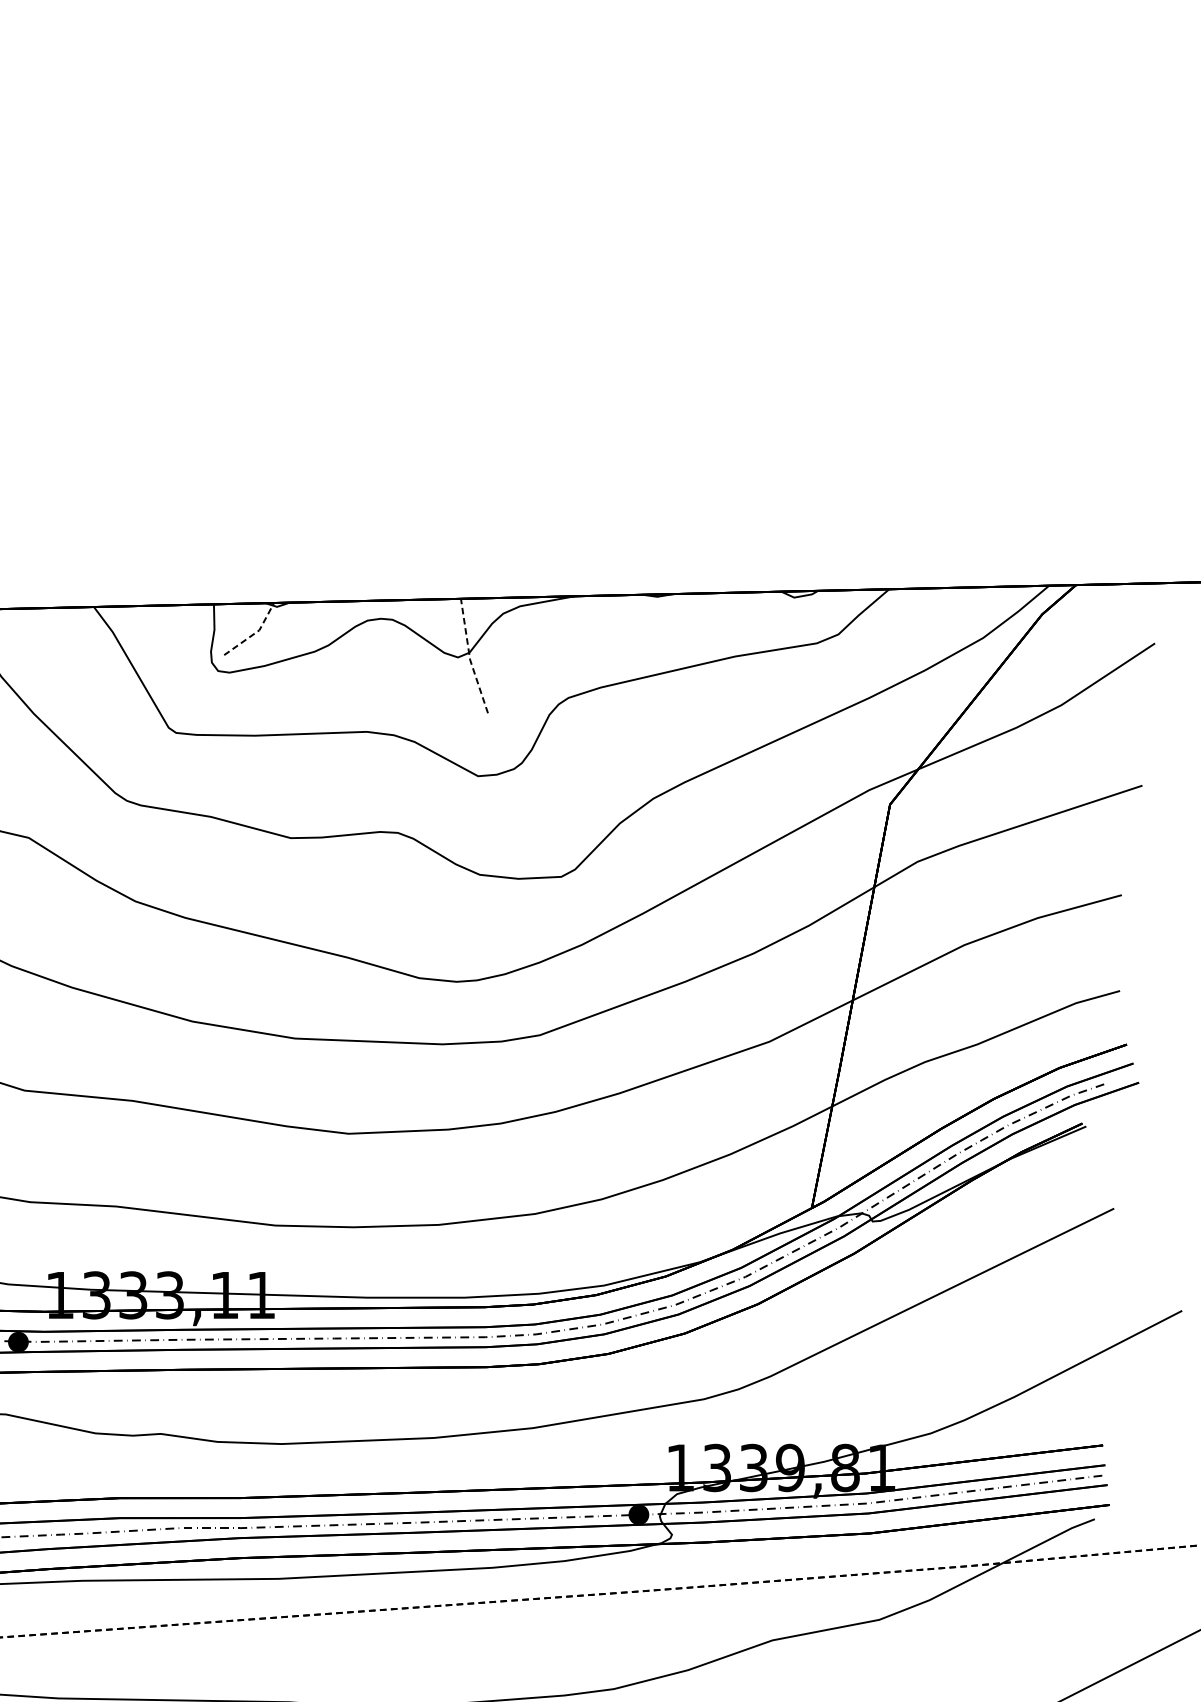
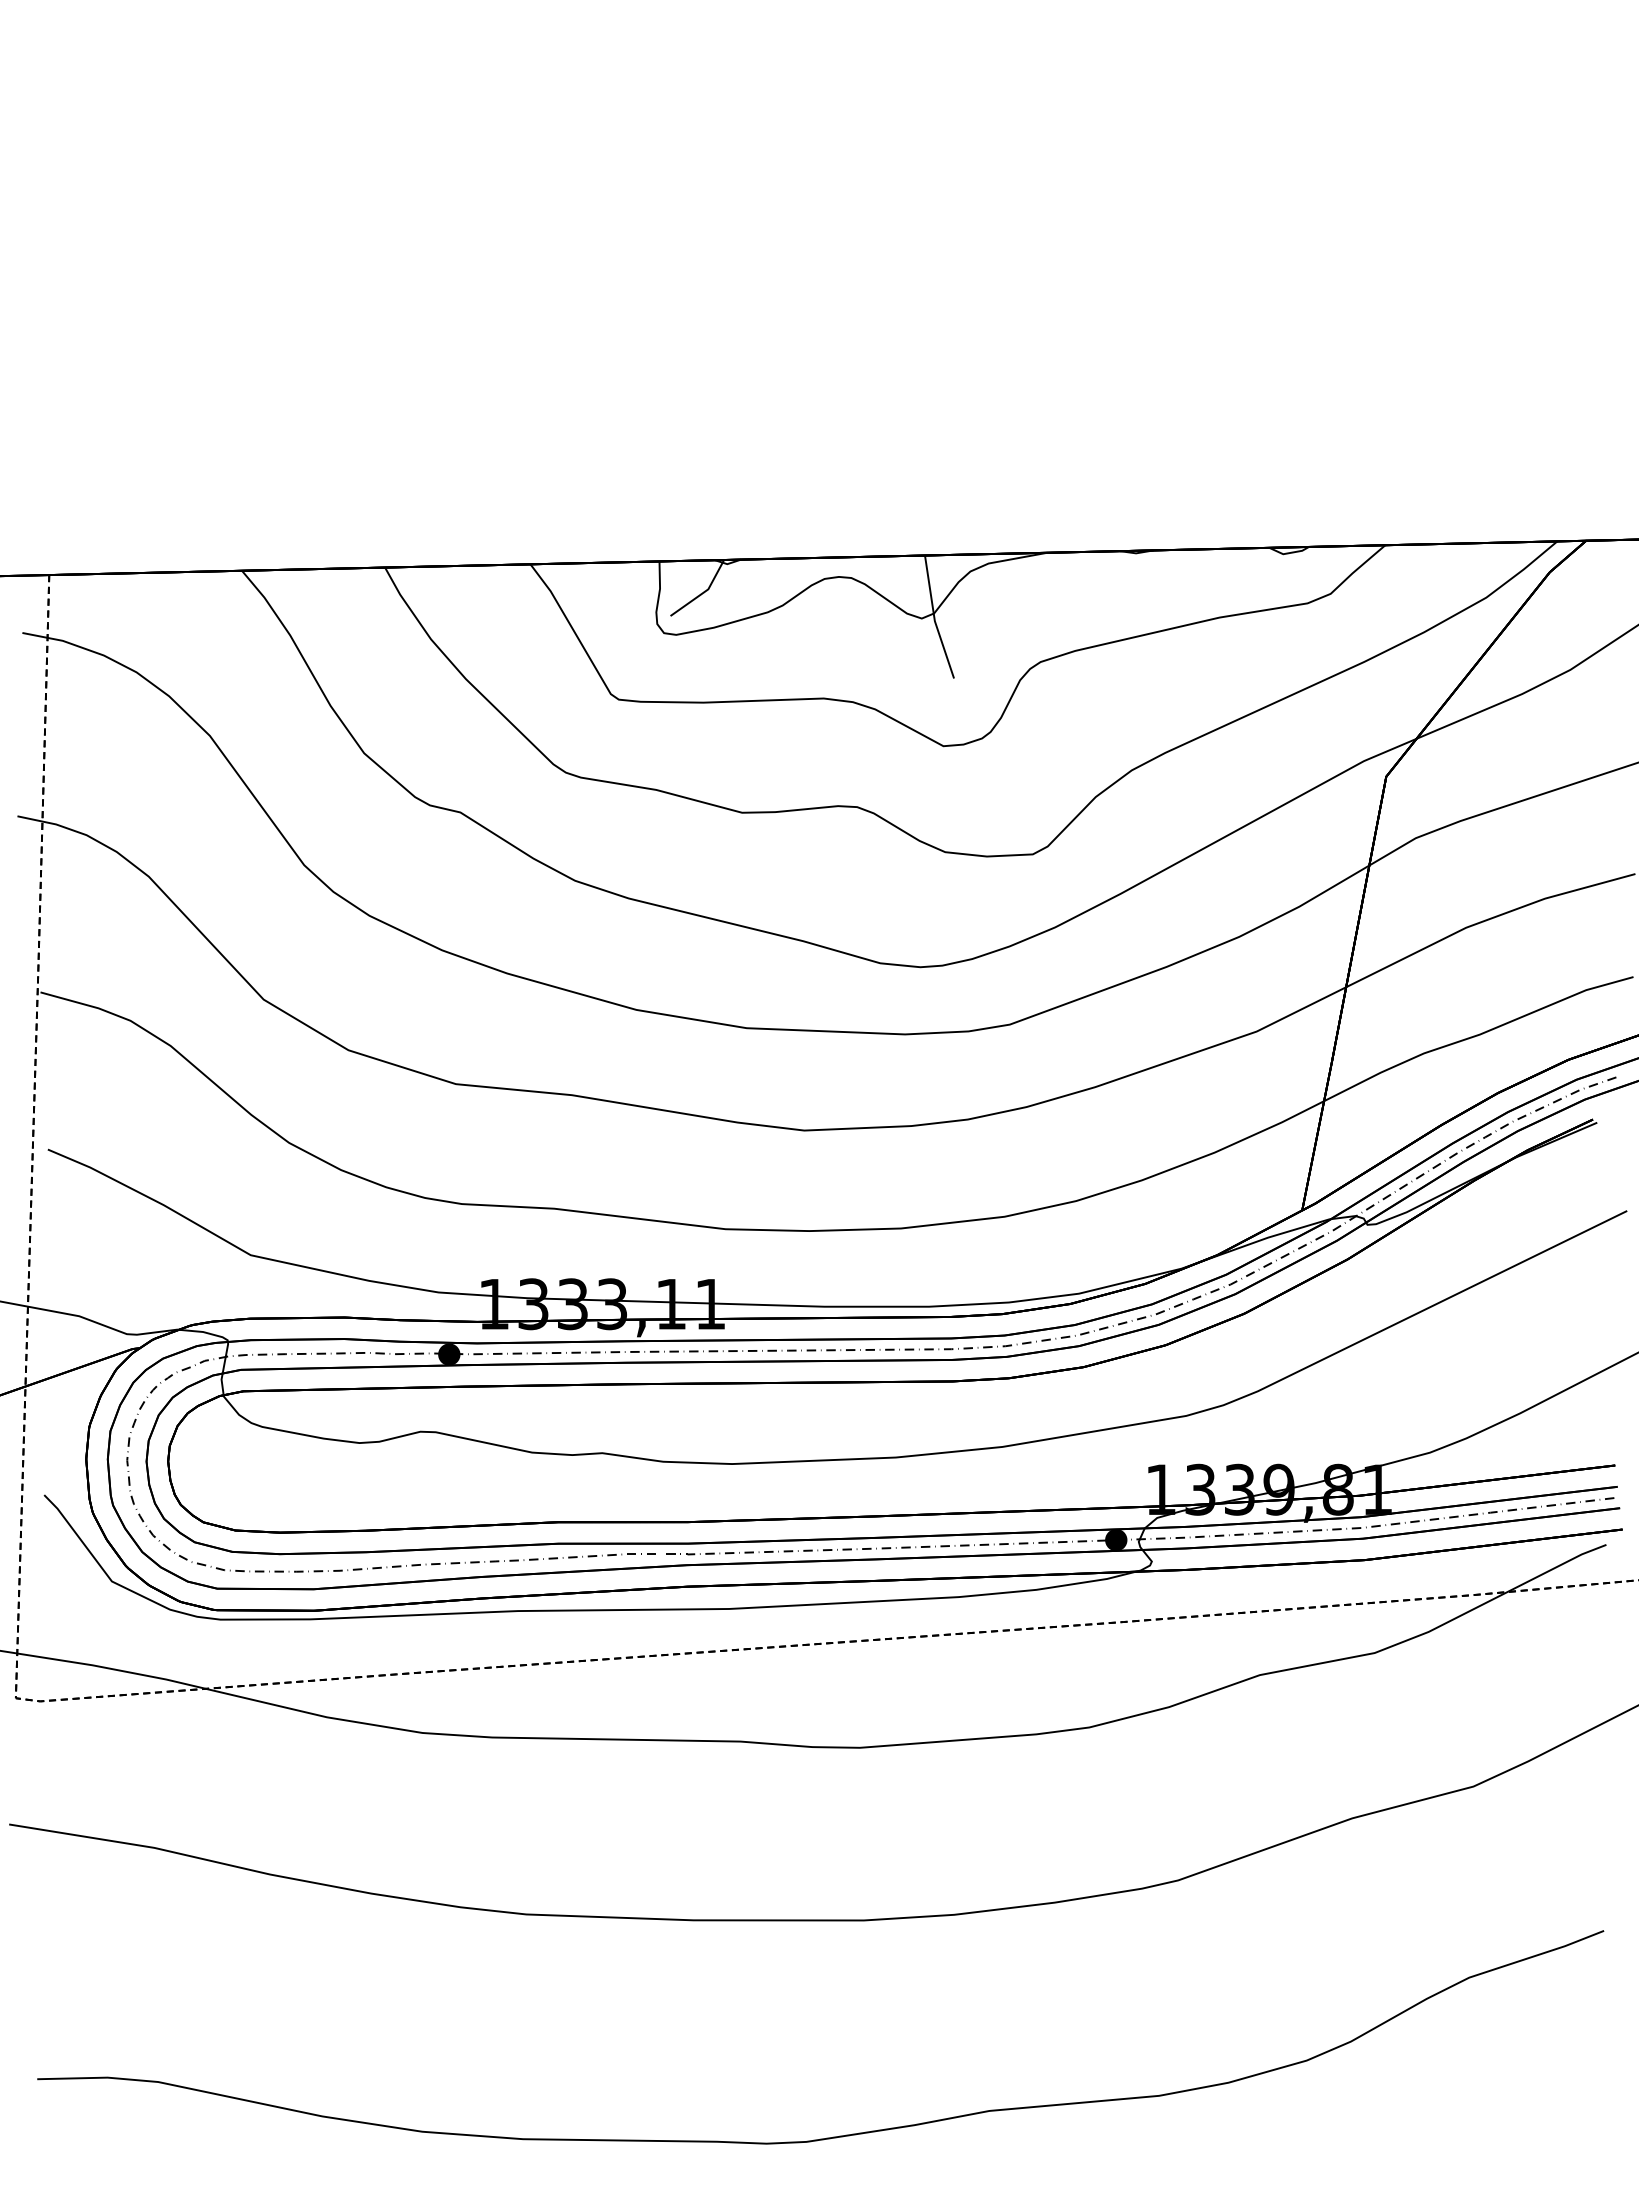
line: (255, 633) -> (704, 592), dashed -> solid
line: (469, 657) -> (934, 618), dashed -> solid

